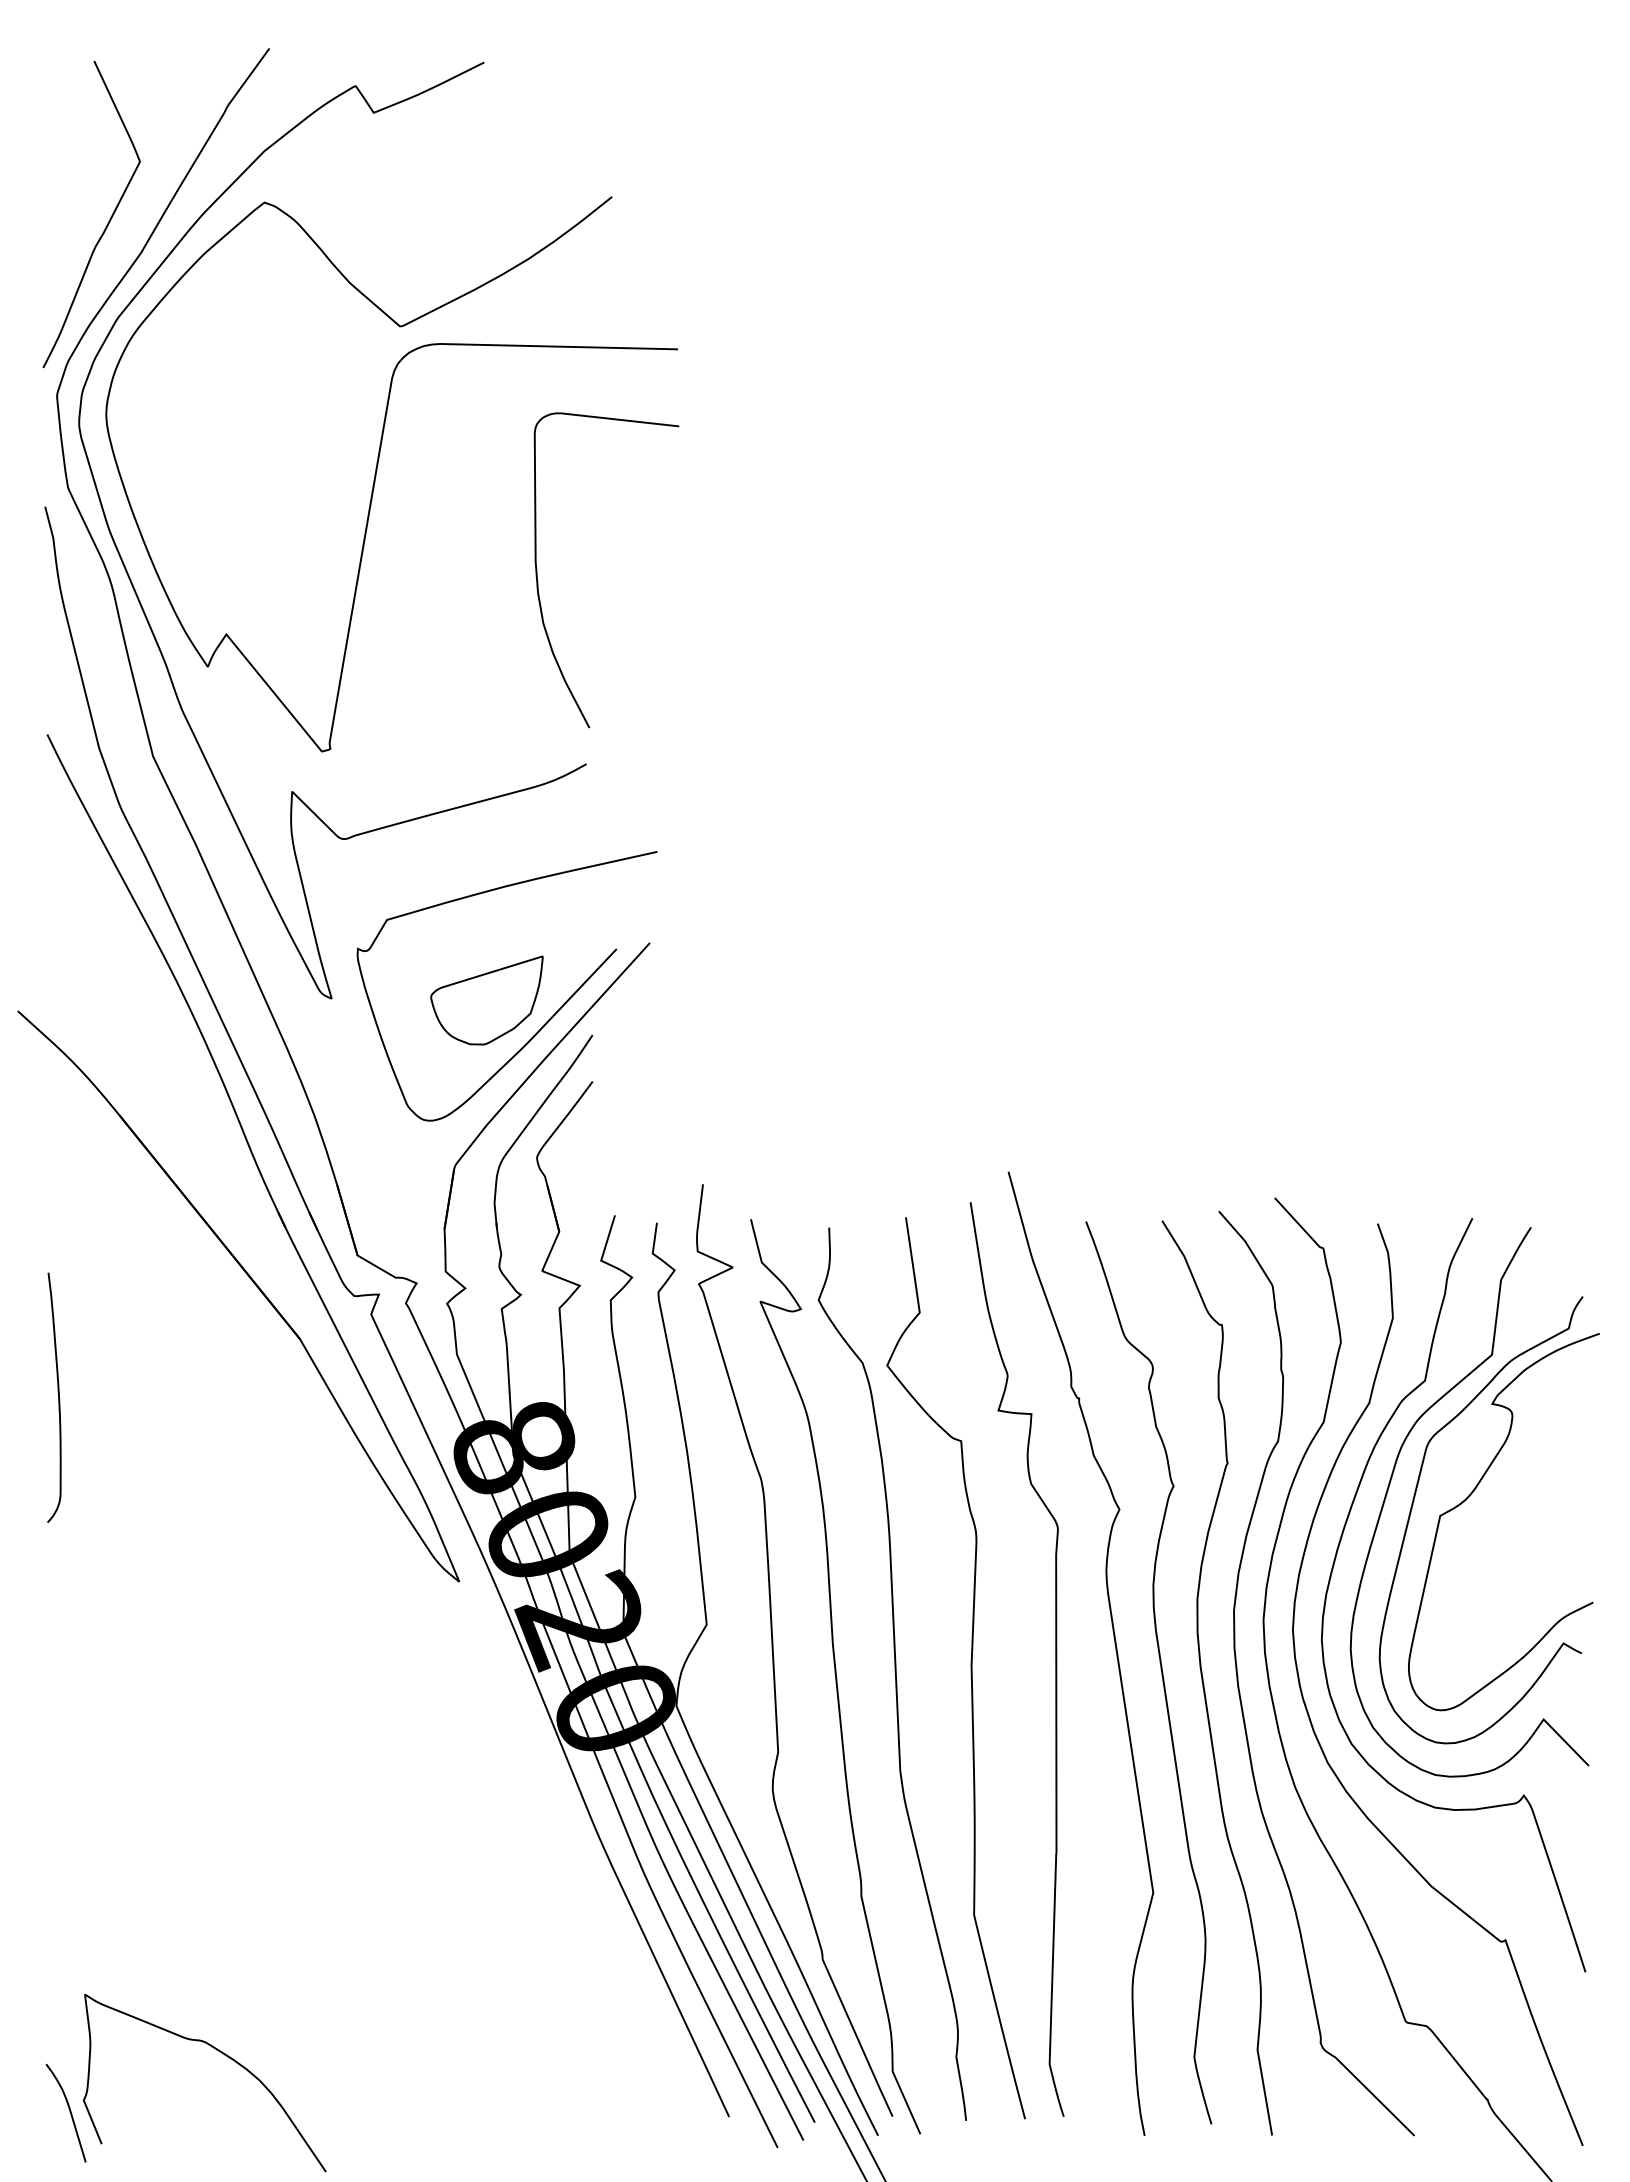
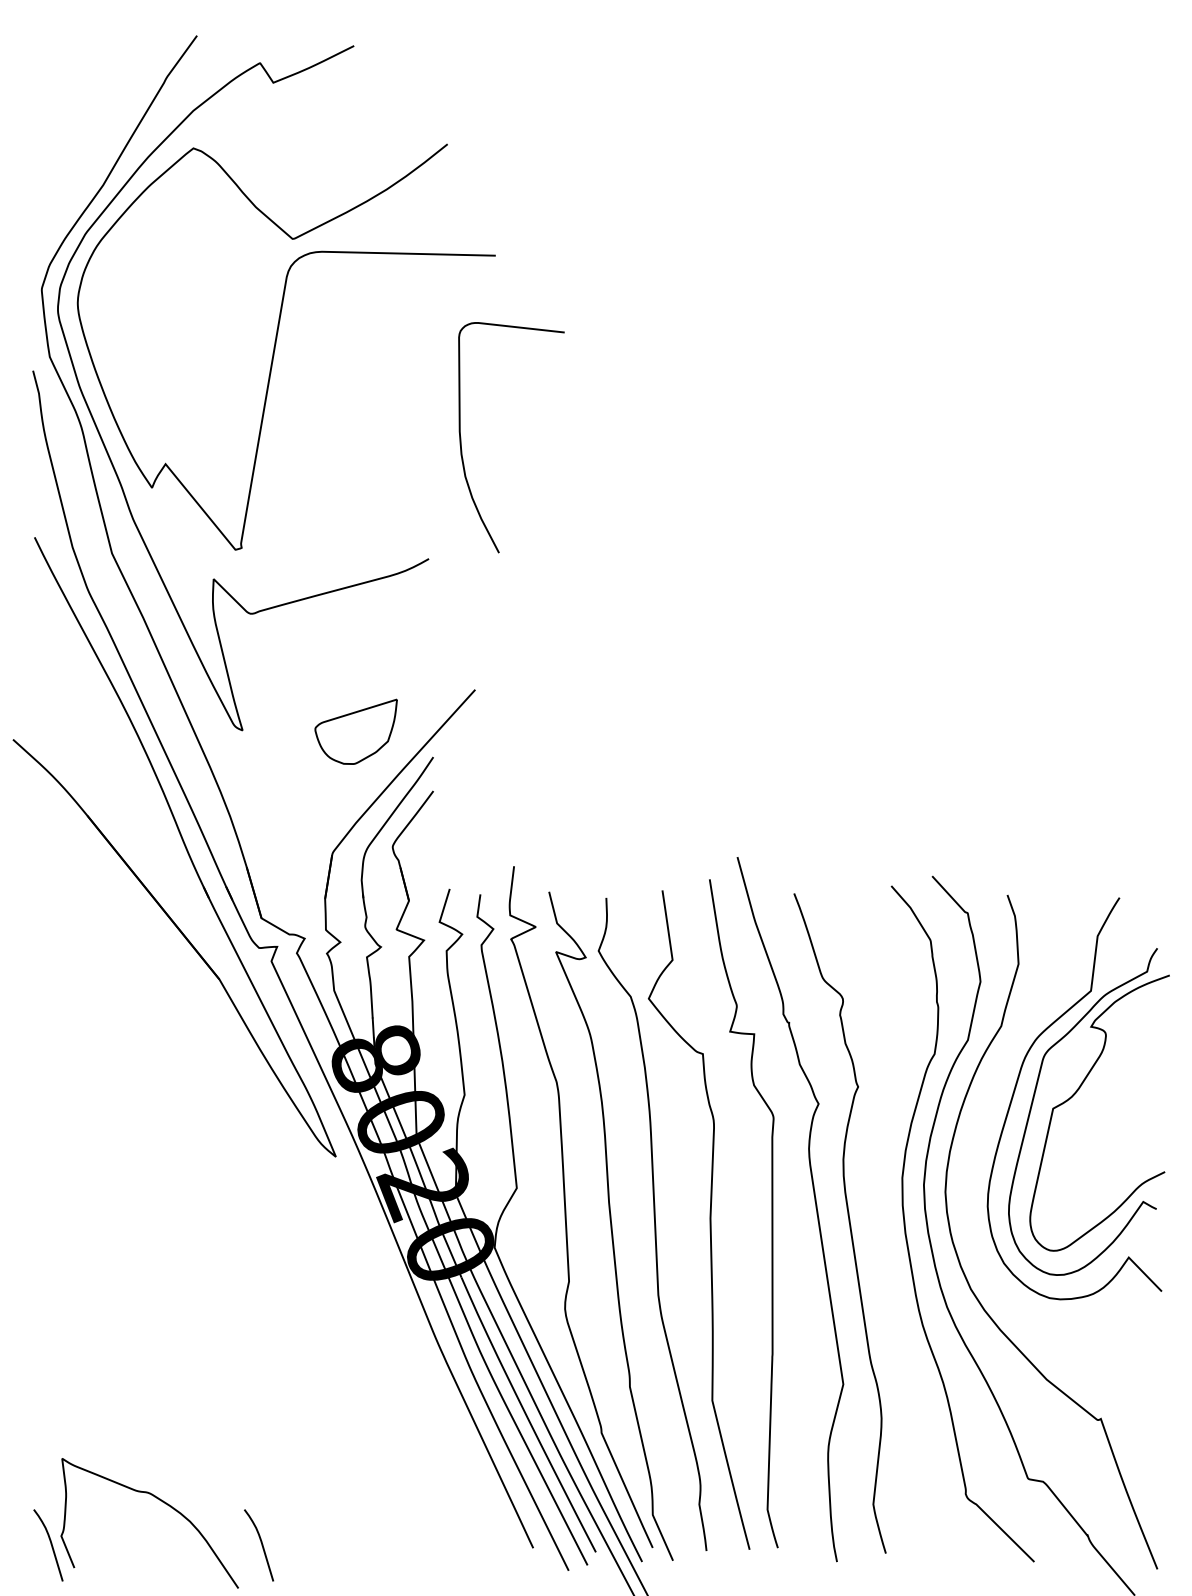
curve: (108, 221) -> (79, 162), removed
curve: (538, 581) -> (461, 445), moved
curve: (544, 1023) -> (398, 748), removed
curve: (58, 1397) -> (42, 1022), removed
curve: (1336, 1558) -> (977, 1139), removed
curve: (1203, 1677) -> (880, 1226), removed
curve: (357, 2112) -> (261, 1544), added

